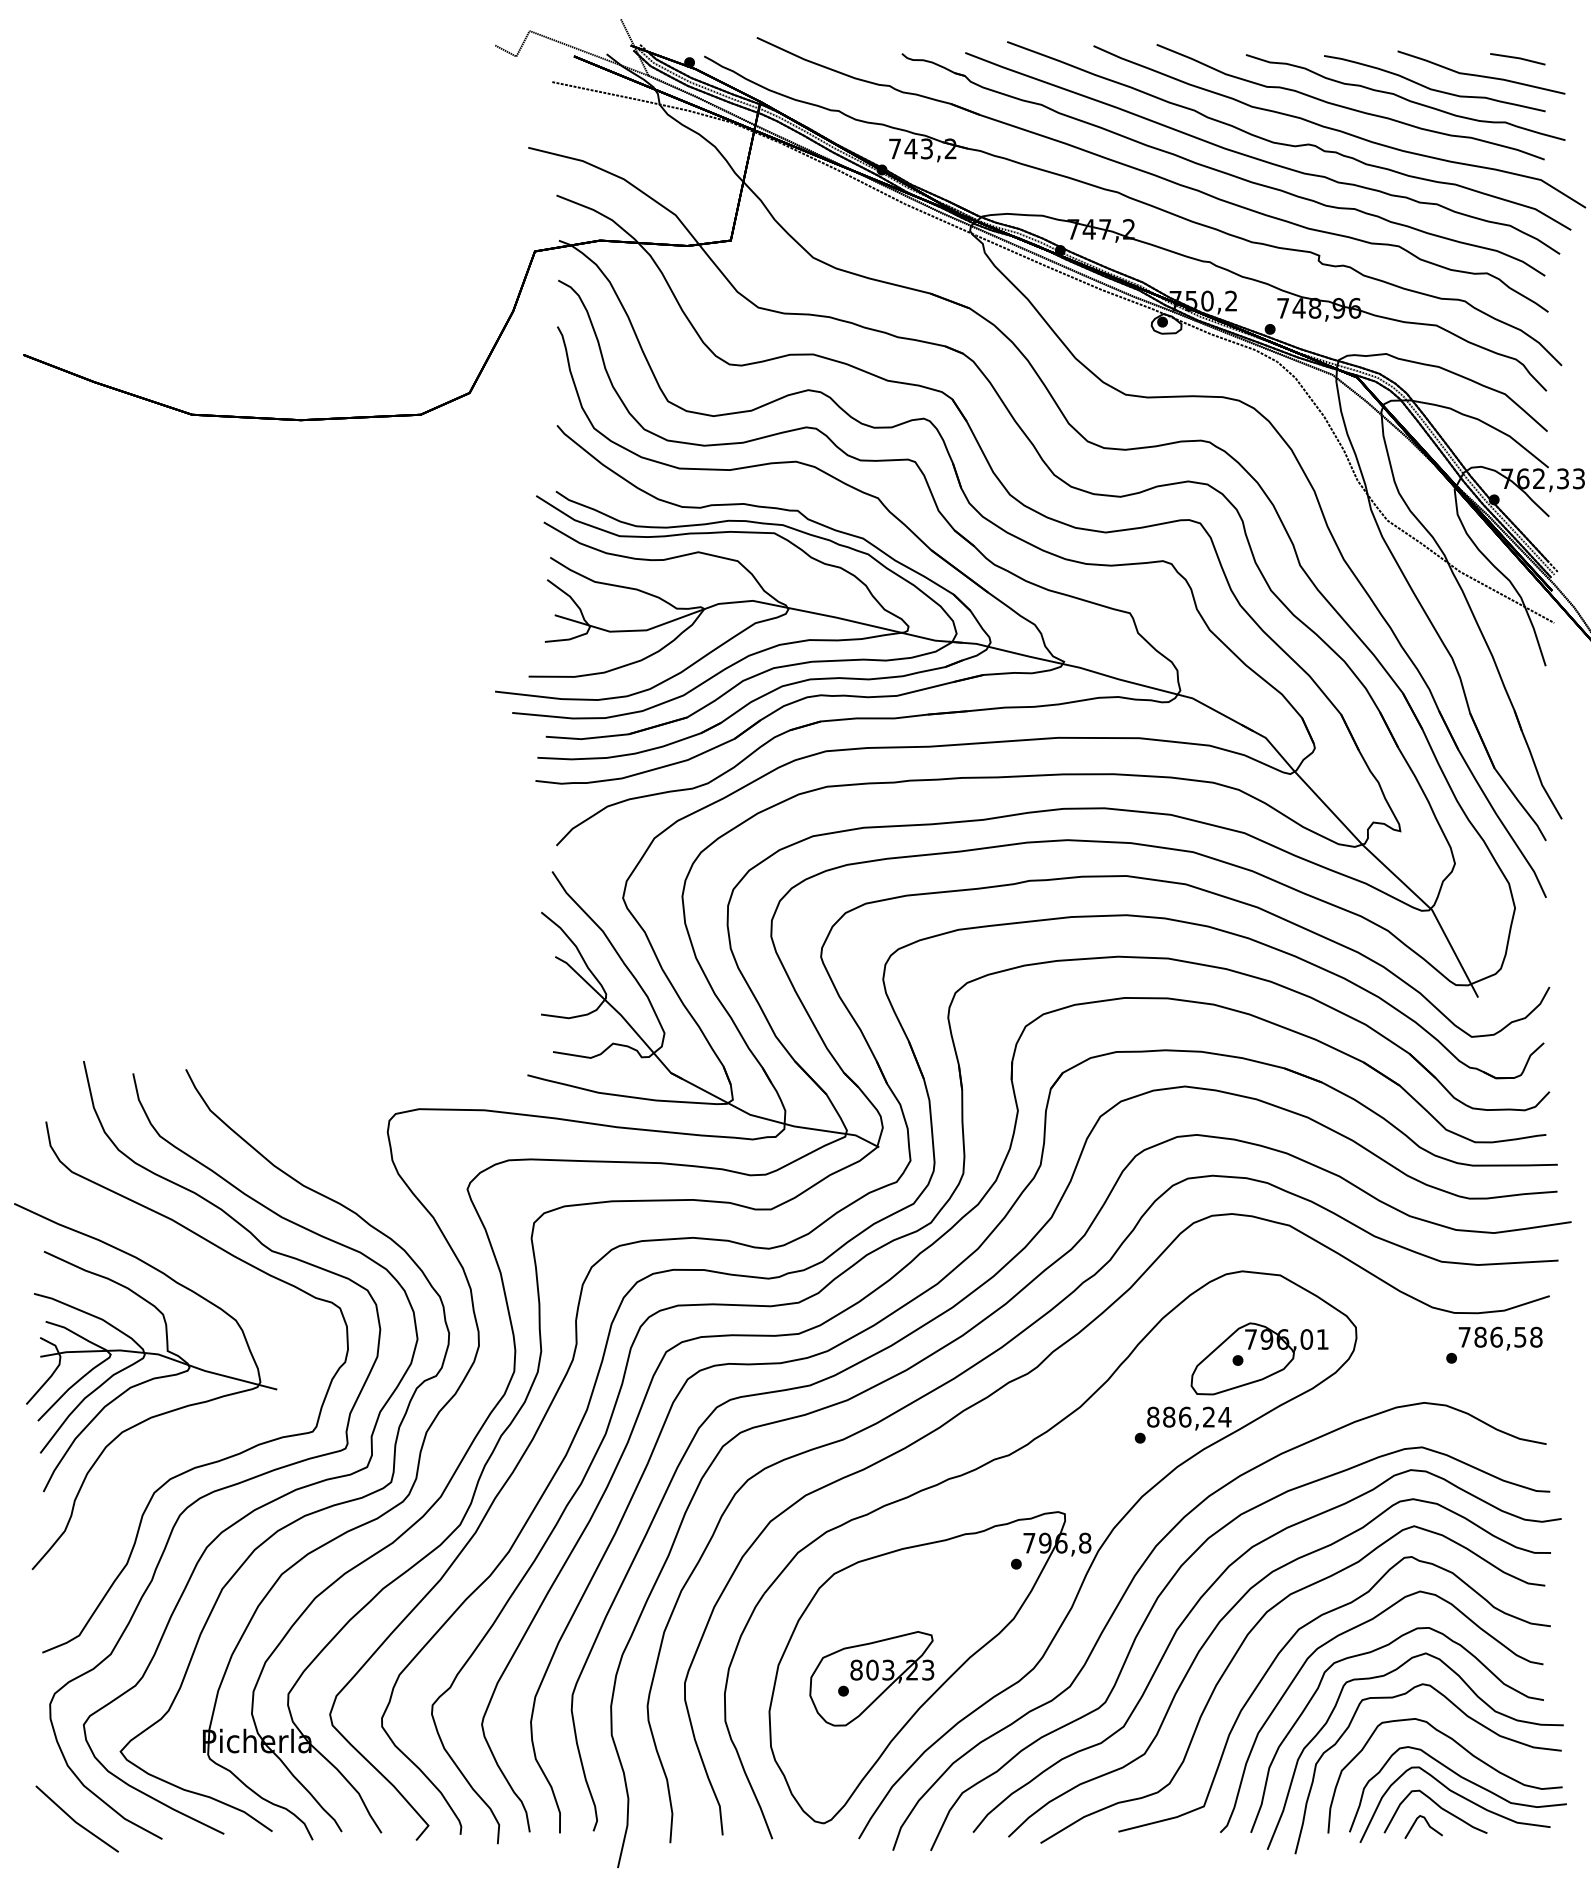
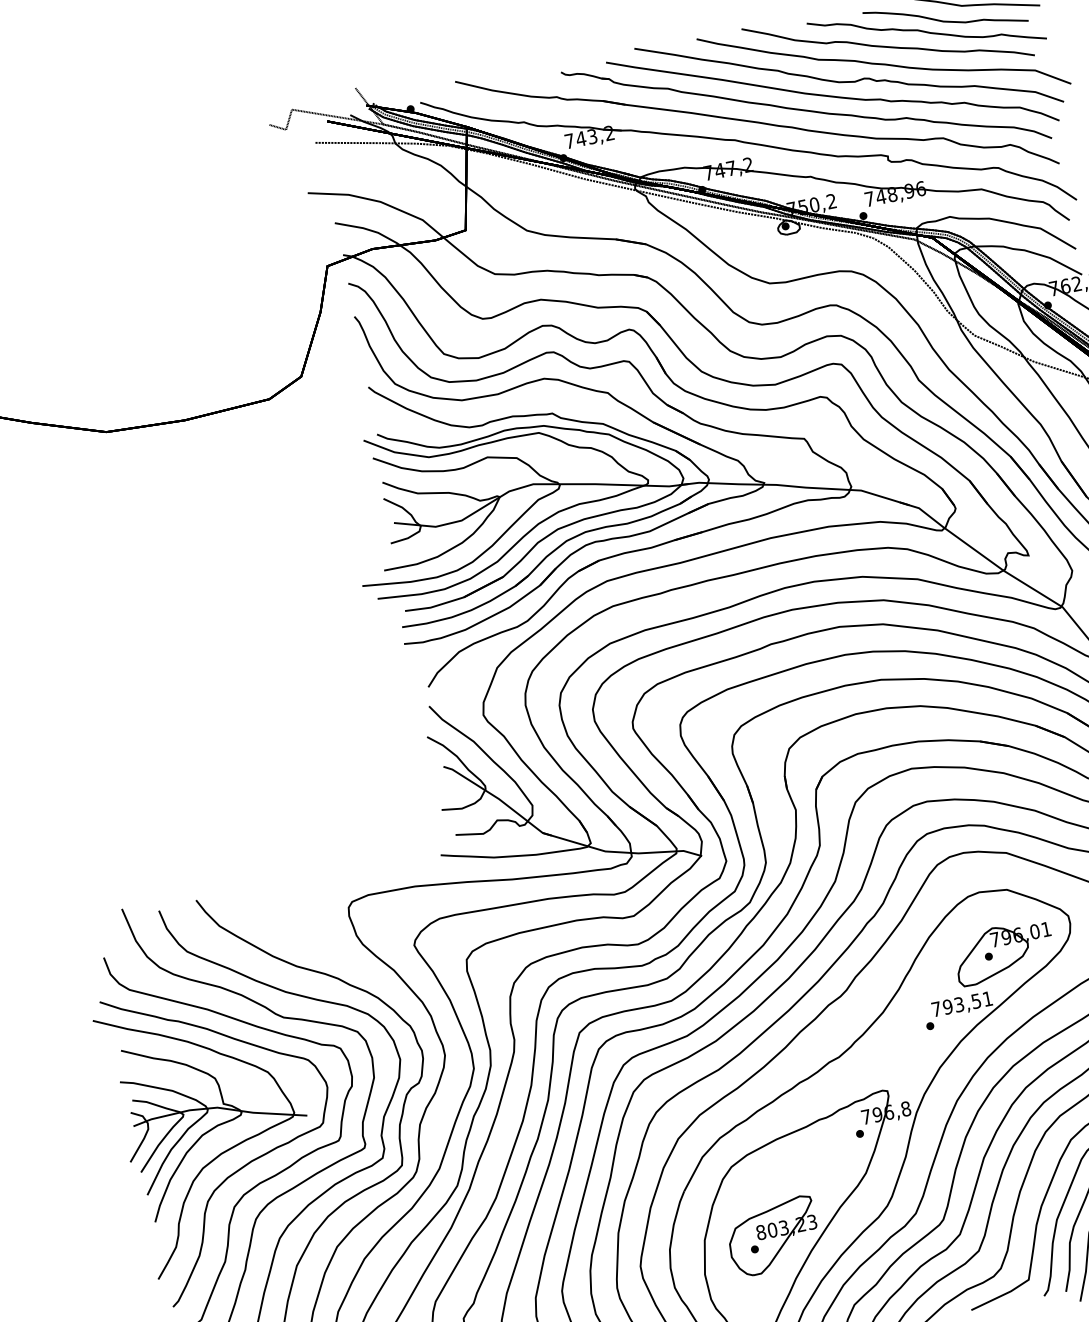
text: (1189, 1416) -> (962, 1003), 886,24 -> 793,51
part: (185, 1436) -> (248, 1162), added

